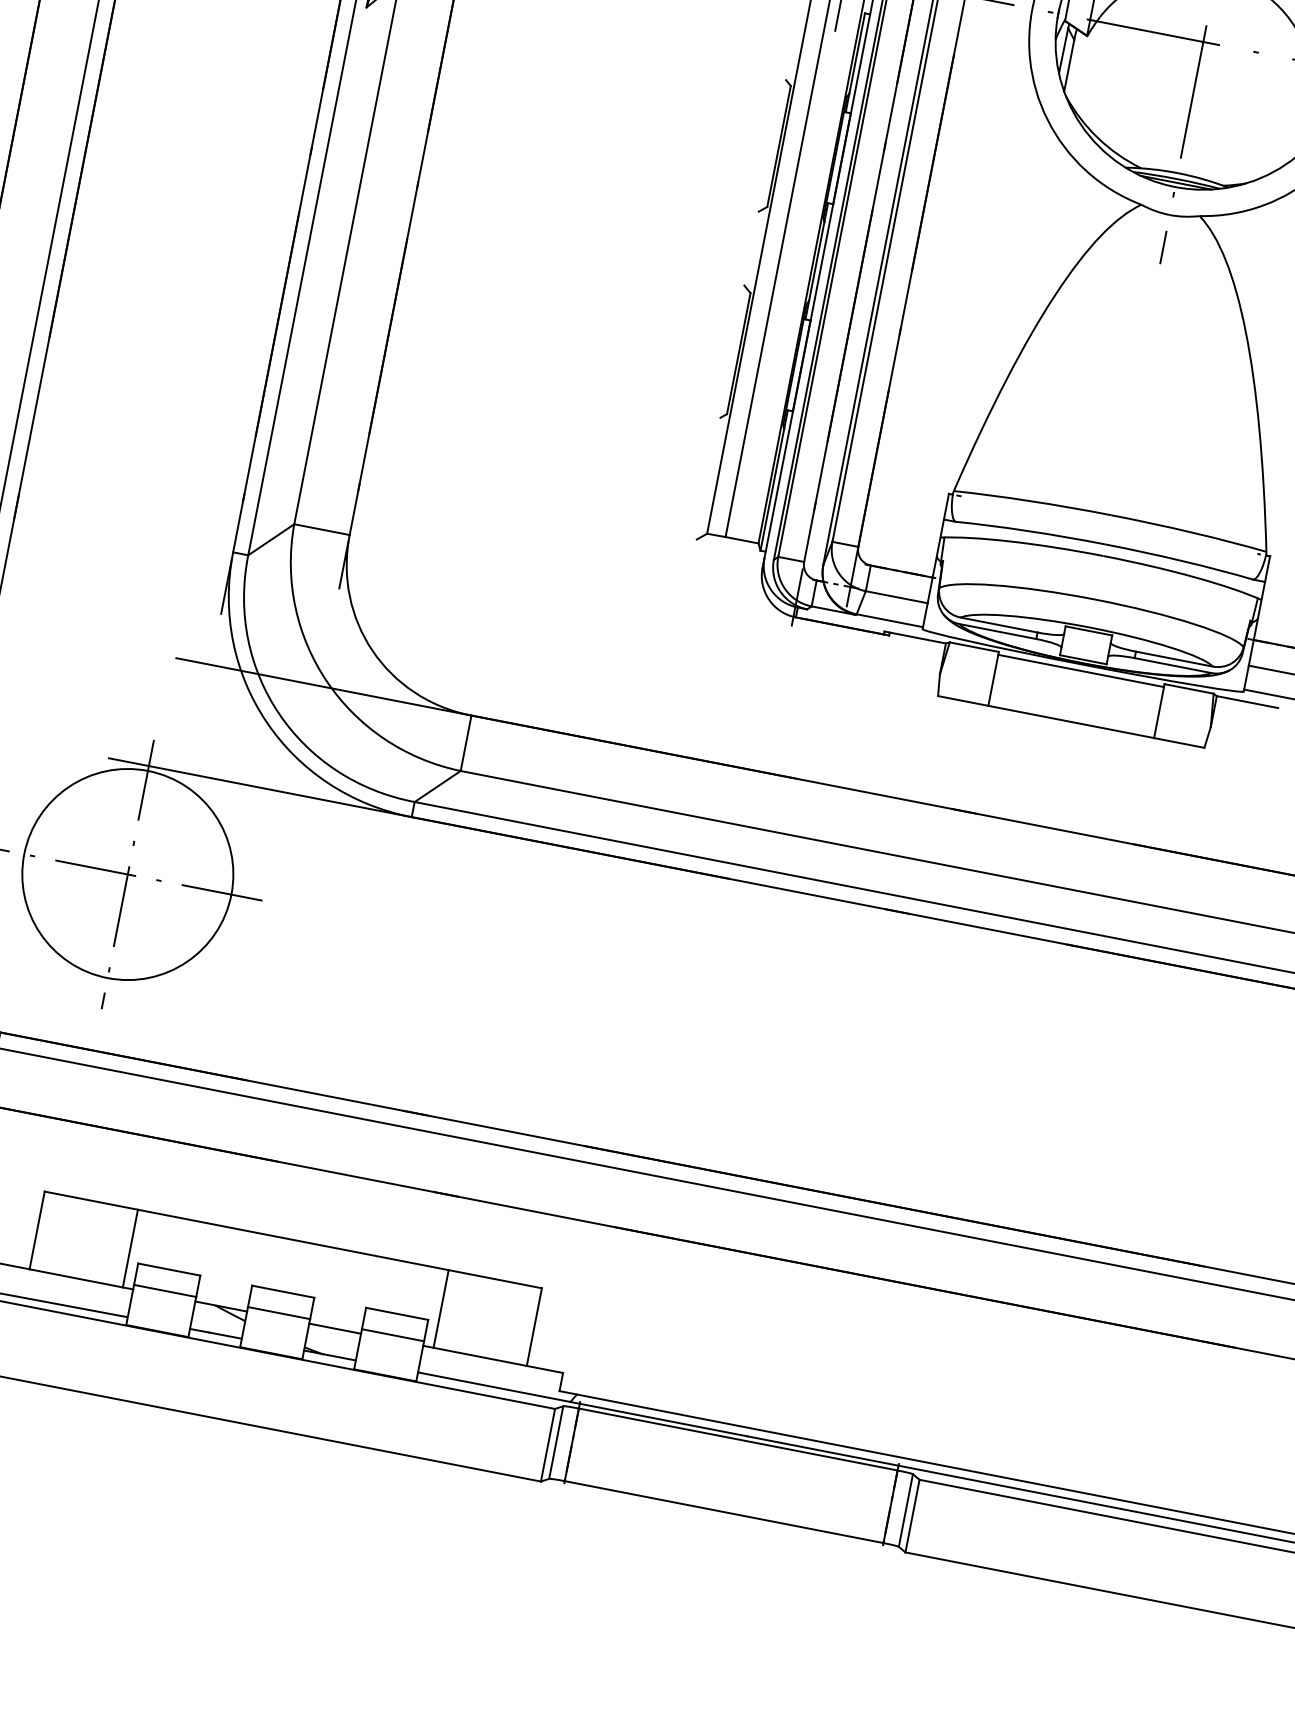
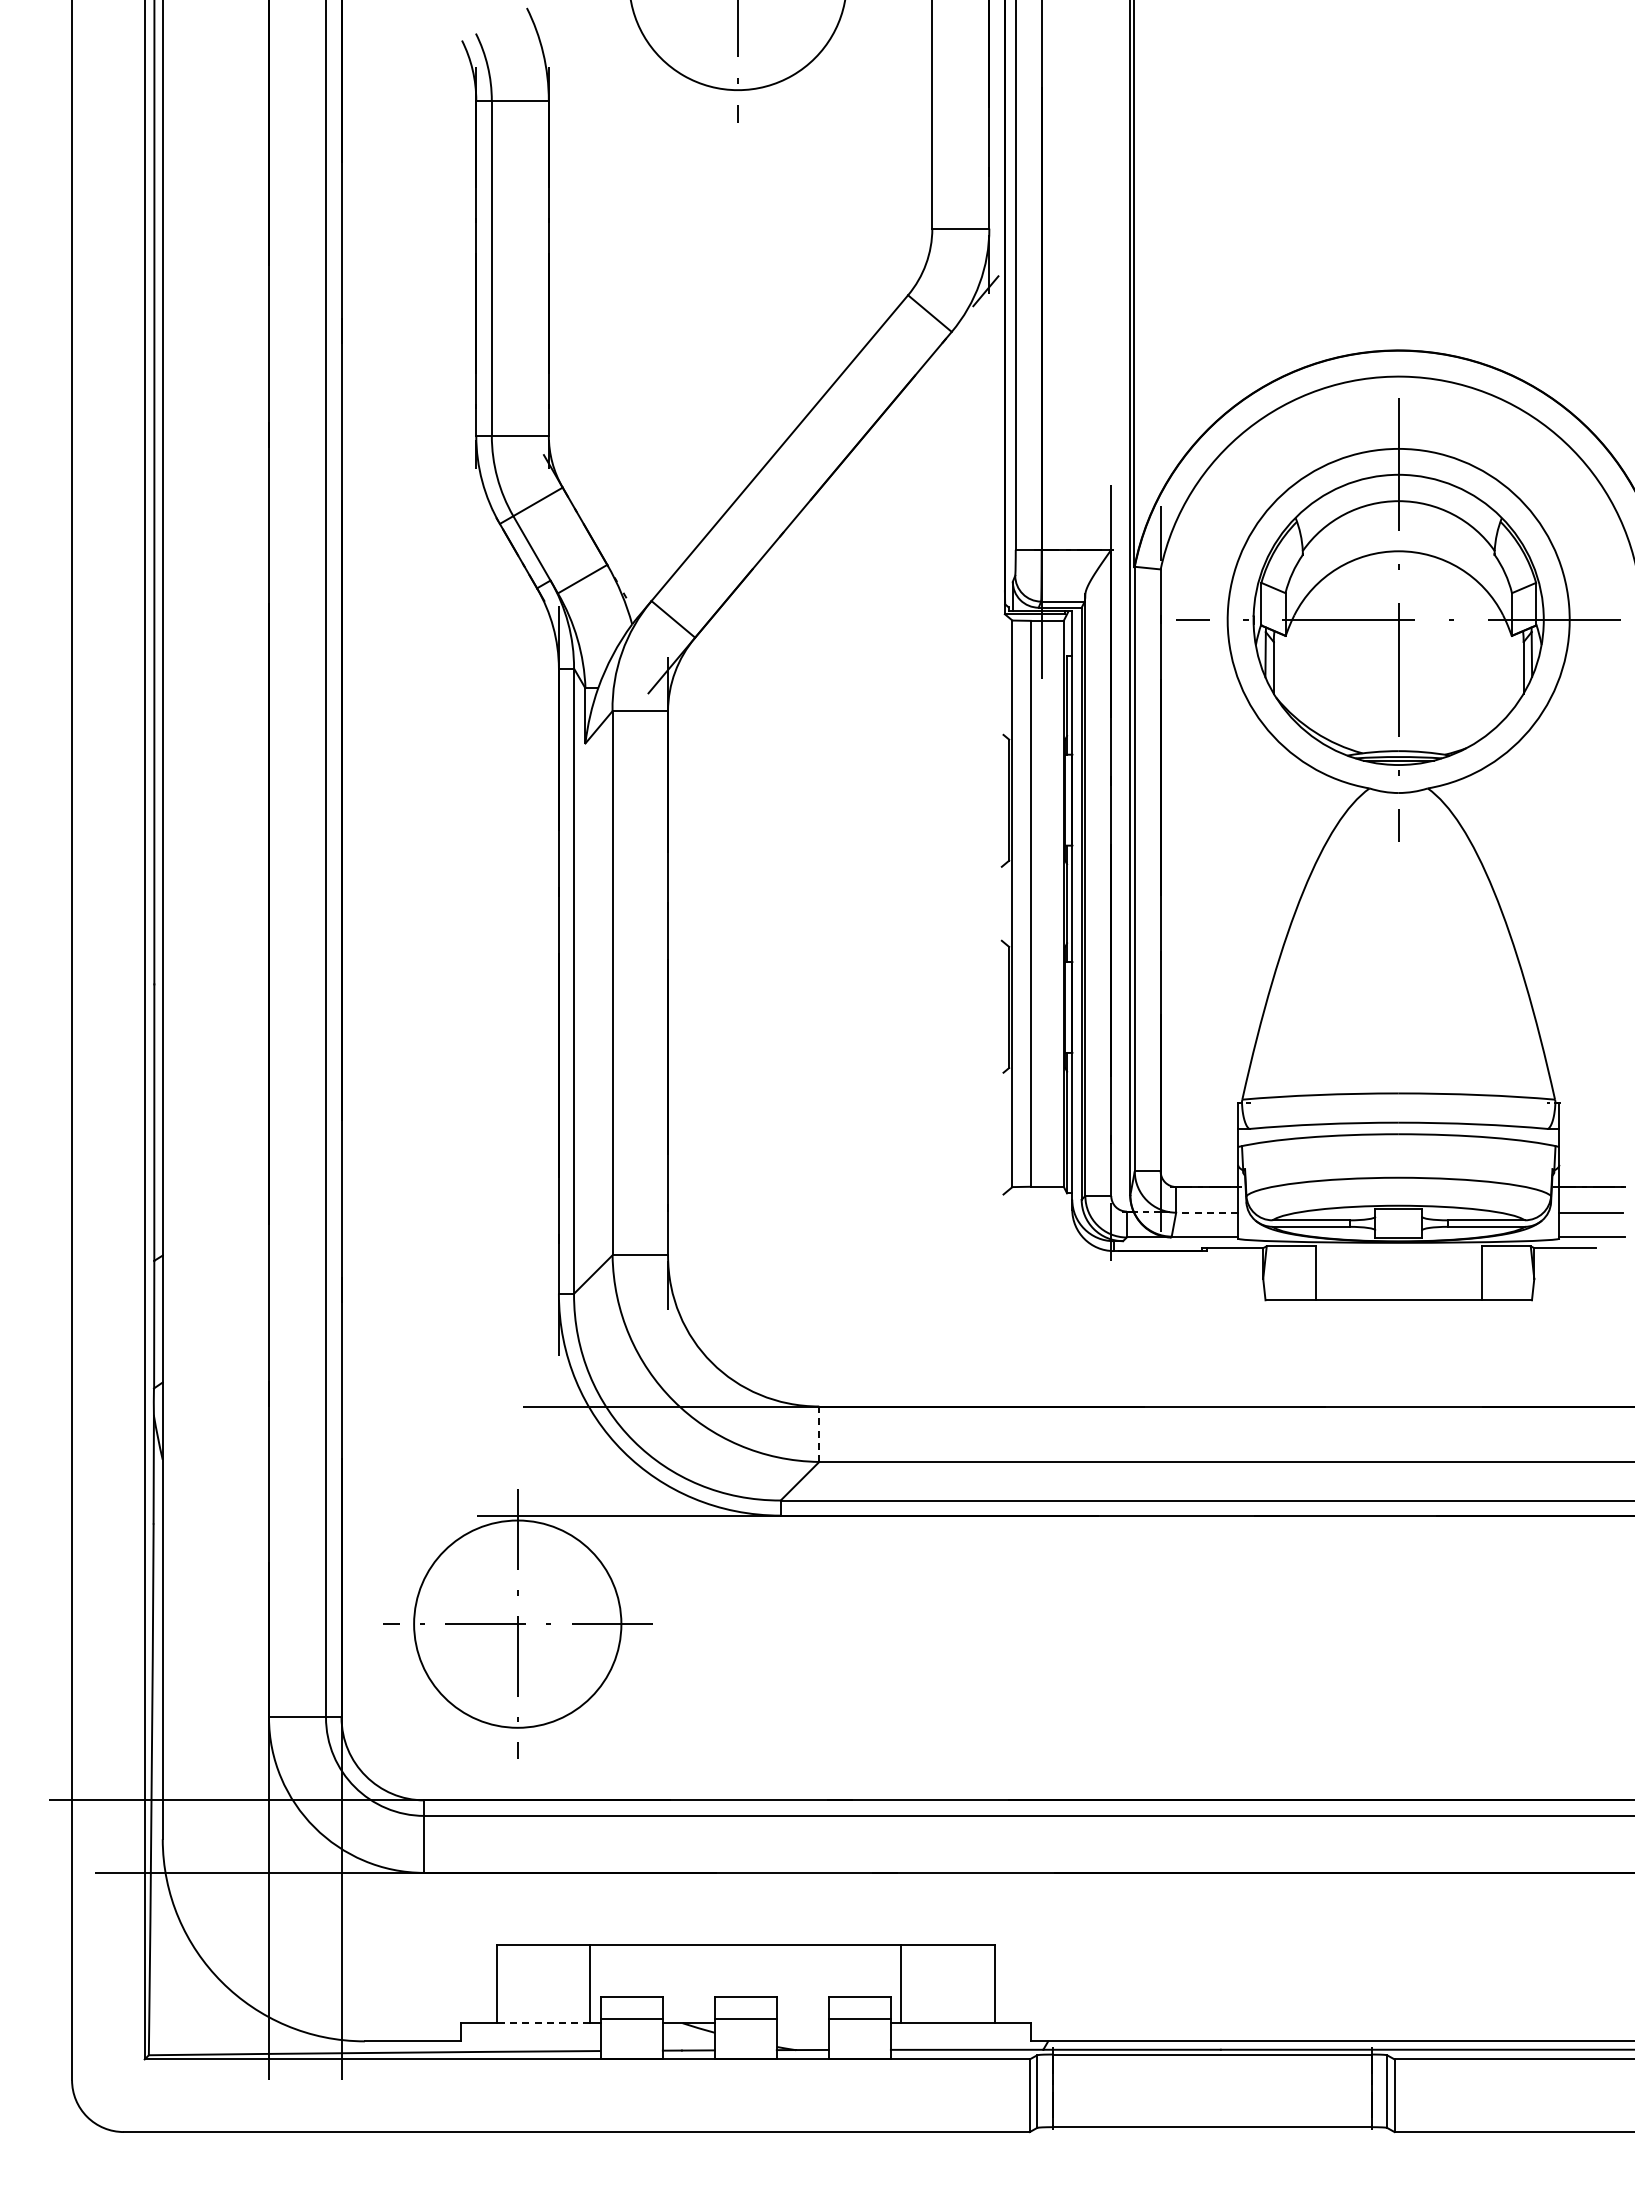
line: (897, 597) -> (1207, 1212), solid -> dashed
line: (1080, 671) -> (1398, 1249), removed
line: (466, 743) -> (819, 1434), solid -> dashed
line: (76, 1278) -> (543, 2023), solid -> dashed
line: (334, 1328) -> (802, 2023), removed

